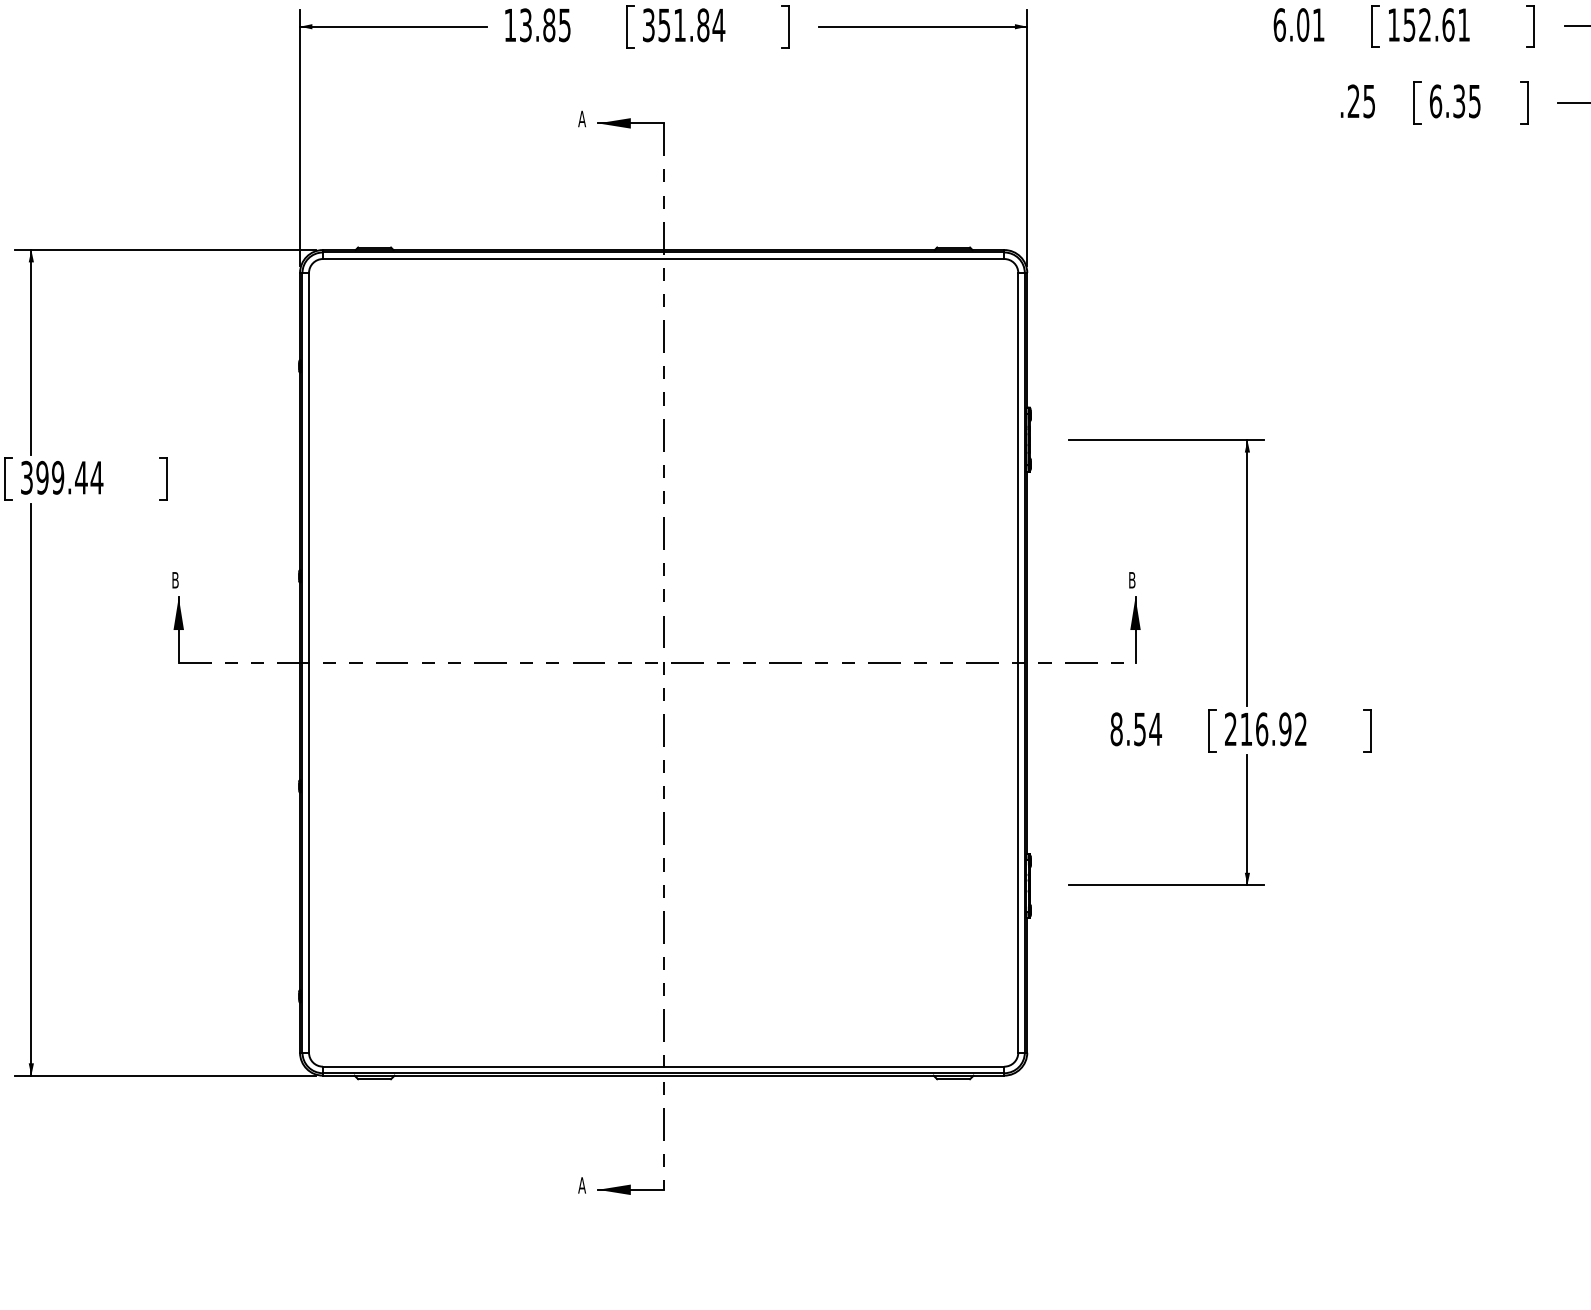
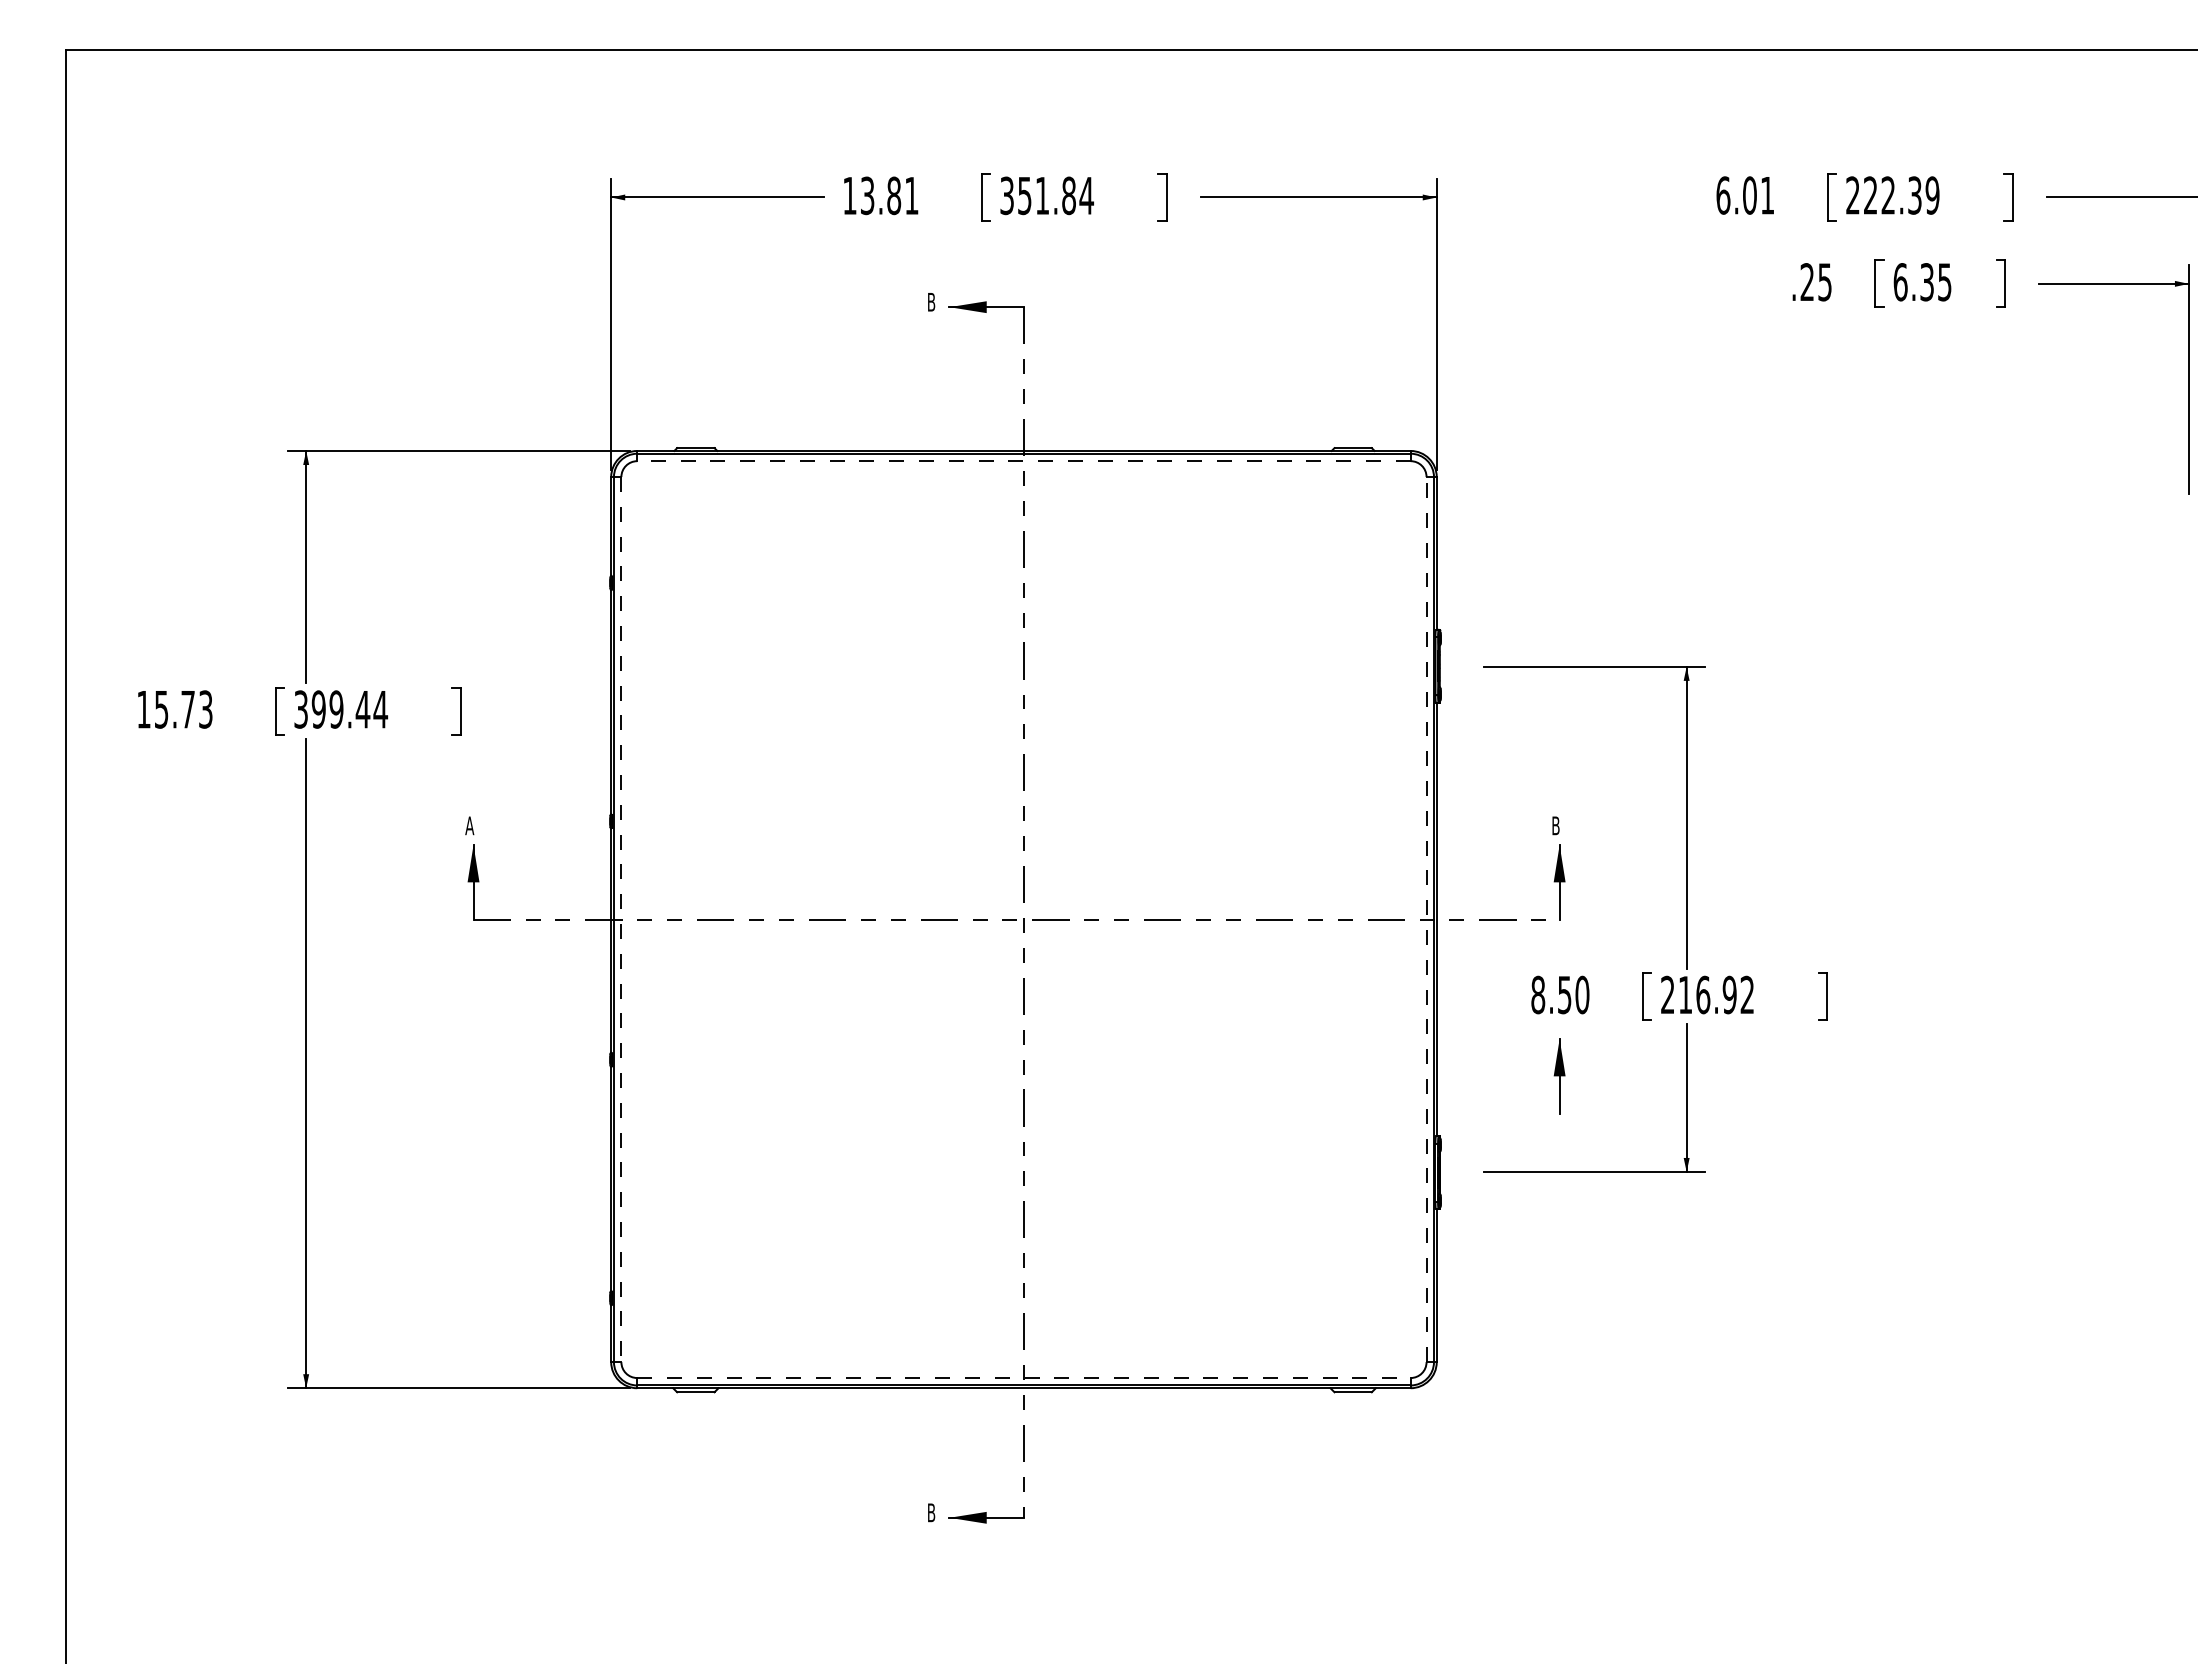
text: (1428, 24) -> (1892, 195), 152.61 -> 222.39
text: (564, 25) -> (911, 196), 13.85 -> 13.81
text: (582, 119) -> (931, 302), A -> B
line: (663, 259) -> (1023, 461), solid -> dashed
text: (175, 579) -> (469, 825), B -> A
line: (309, 662) -> (621, 919), solid -> dashed
line: (1018, 662) -> (1426, 919), solid -> dashed
text: (1155, 728) -> (1582, 994), 8.54 -> 8.50
part: (1135, 801) -> (1559, 1076), added
line: (663, 1067) -> (1023, 1378), solid -> dashed
text: (582, 1185) -> (931, 1512), A -> B

